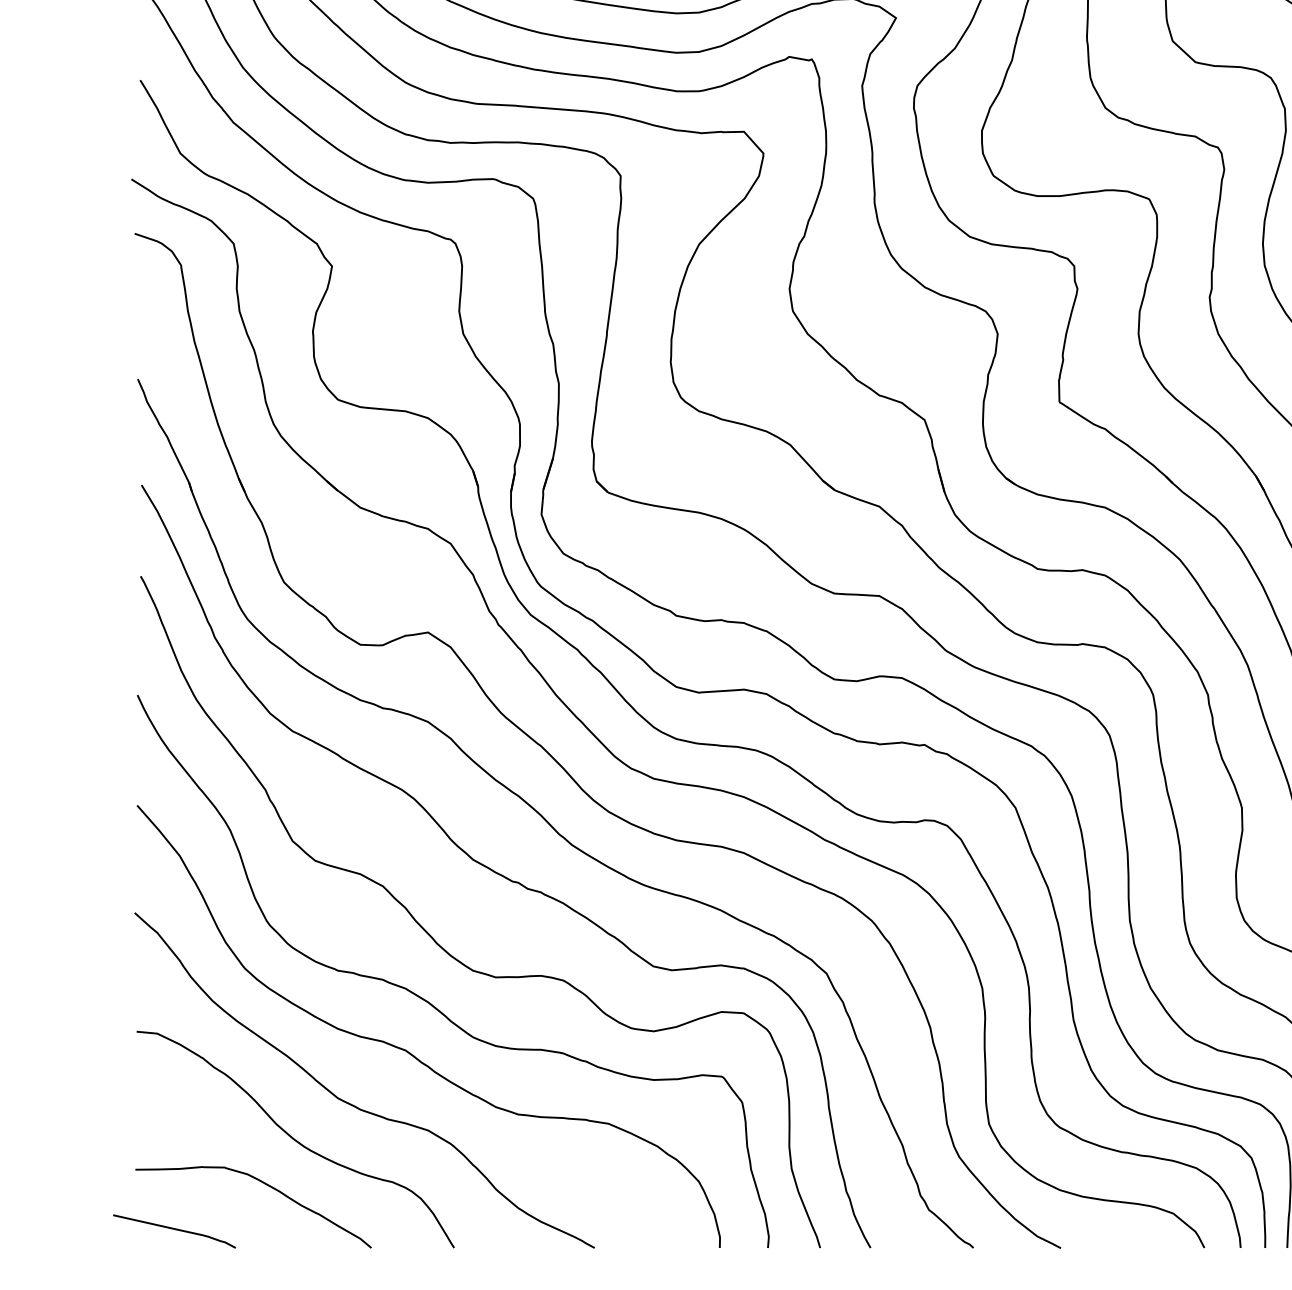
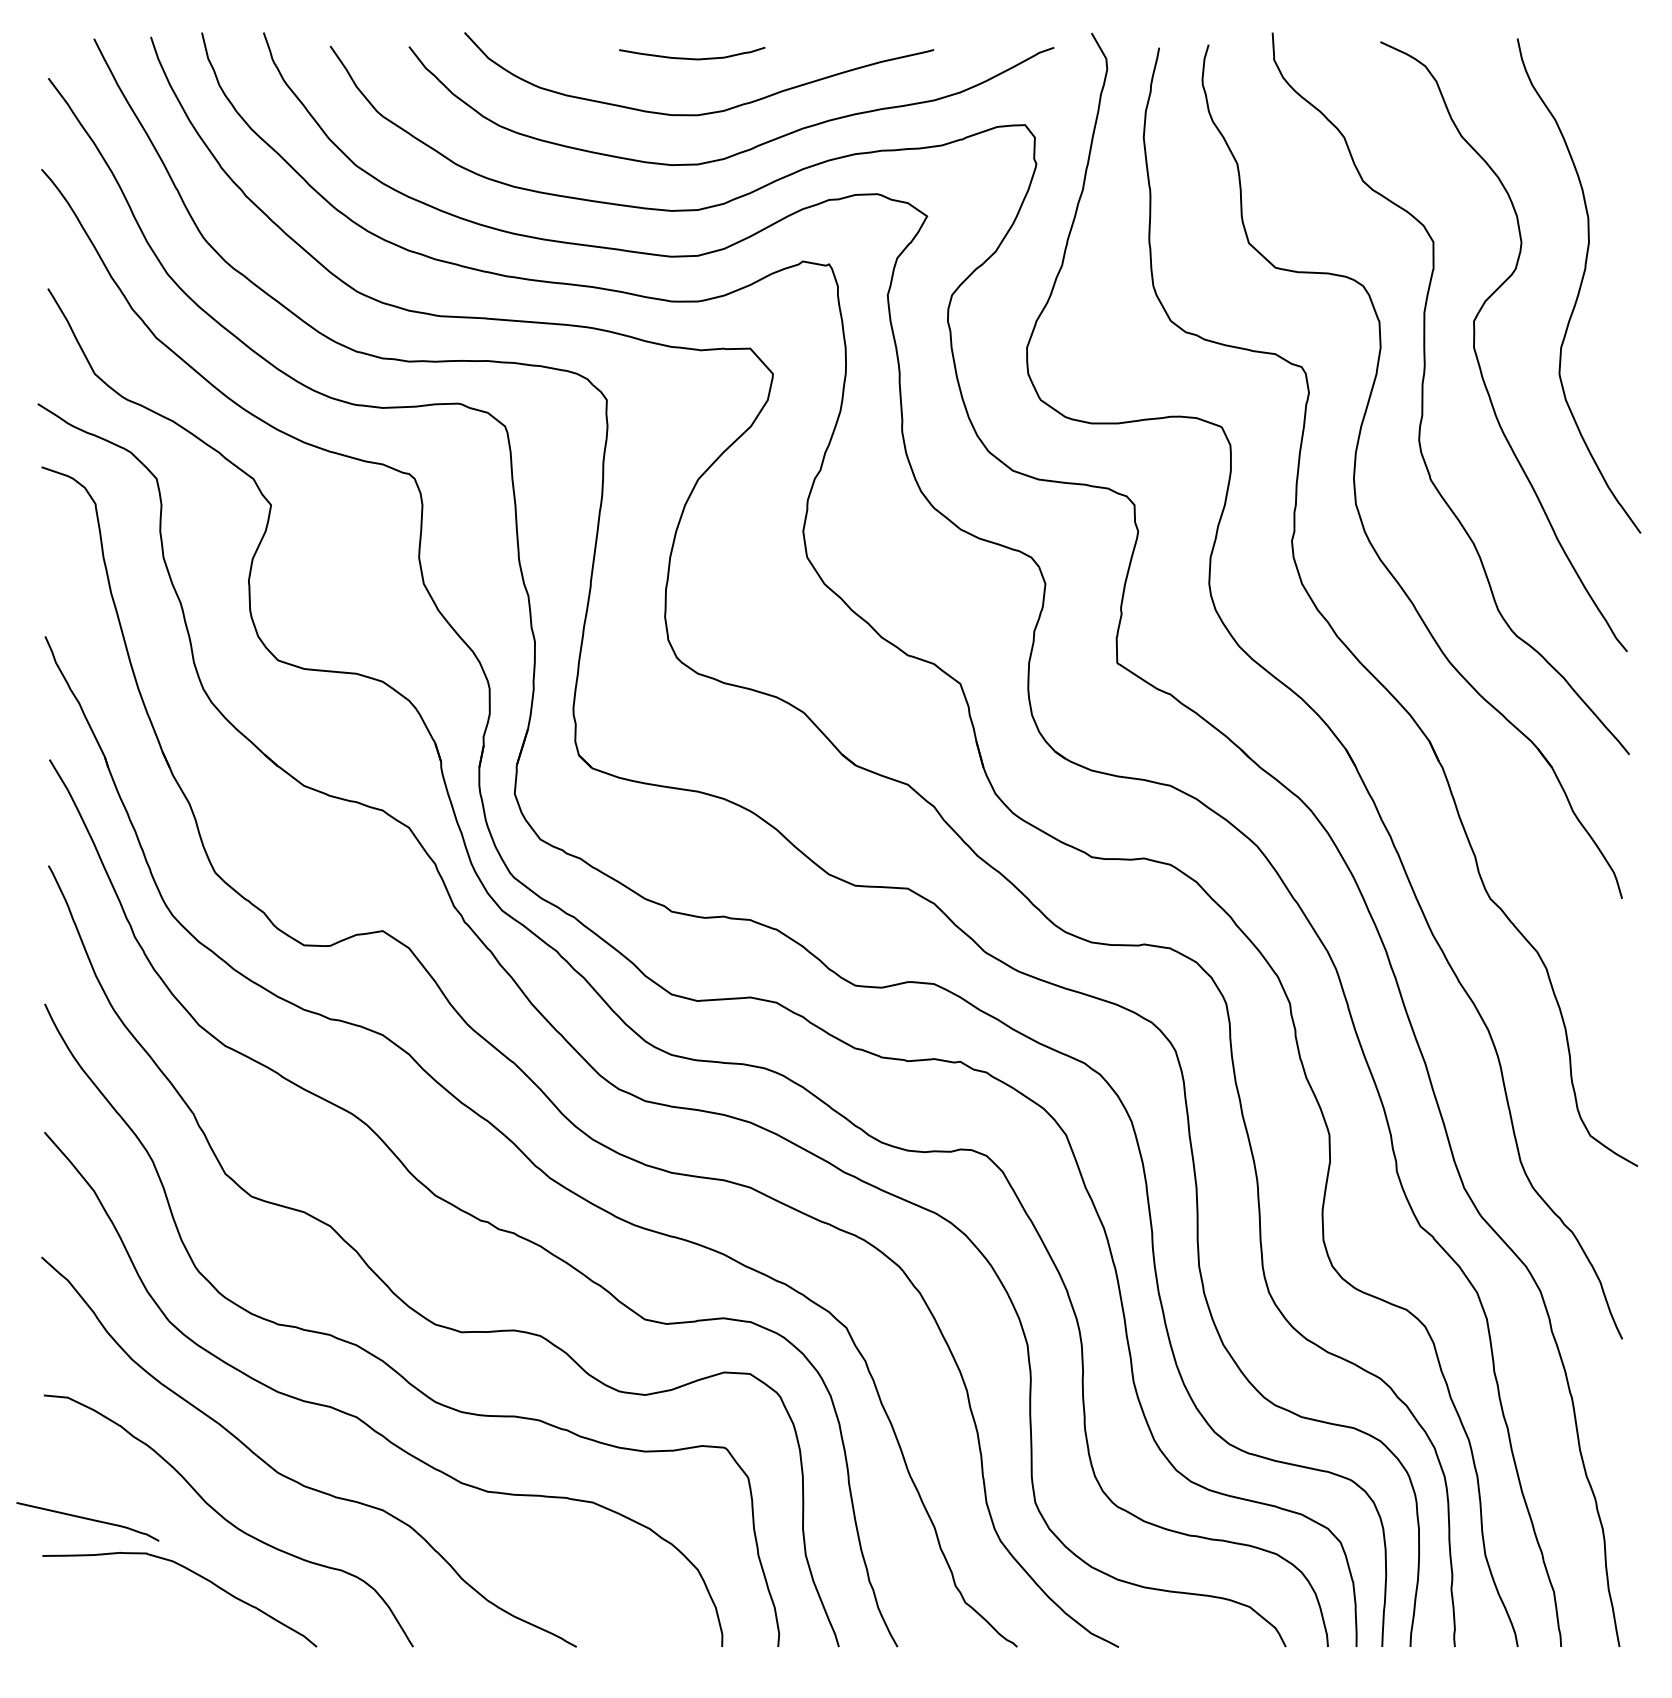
curve: (174, 1229) -> (87, 1519), moved

